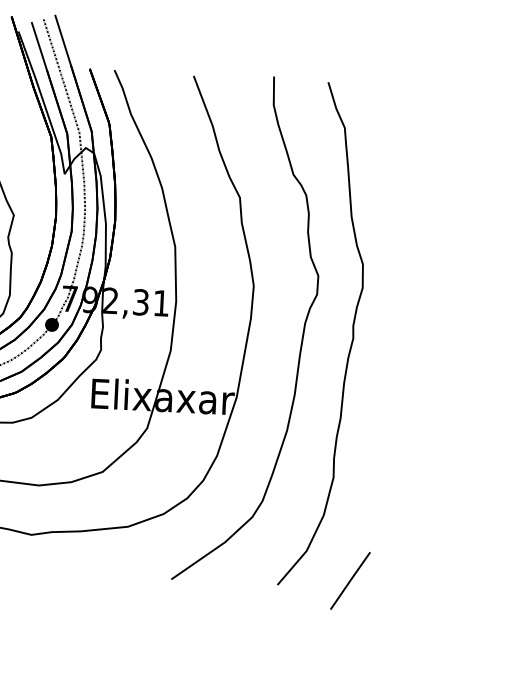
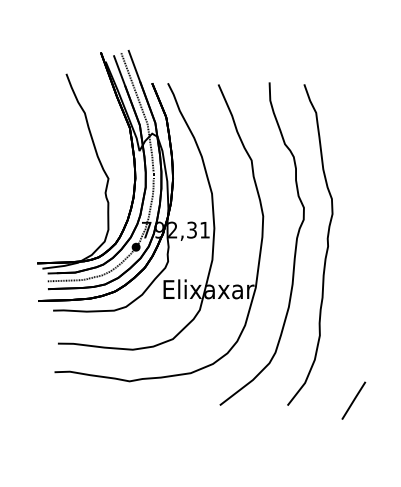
line: (349, 580) -> (353, 400), moved

